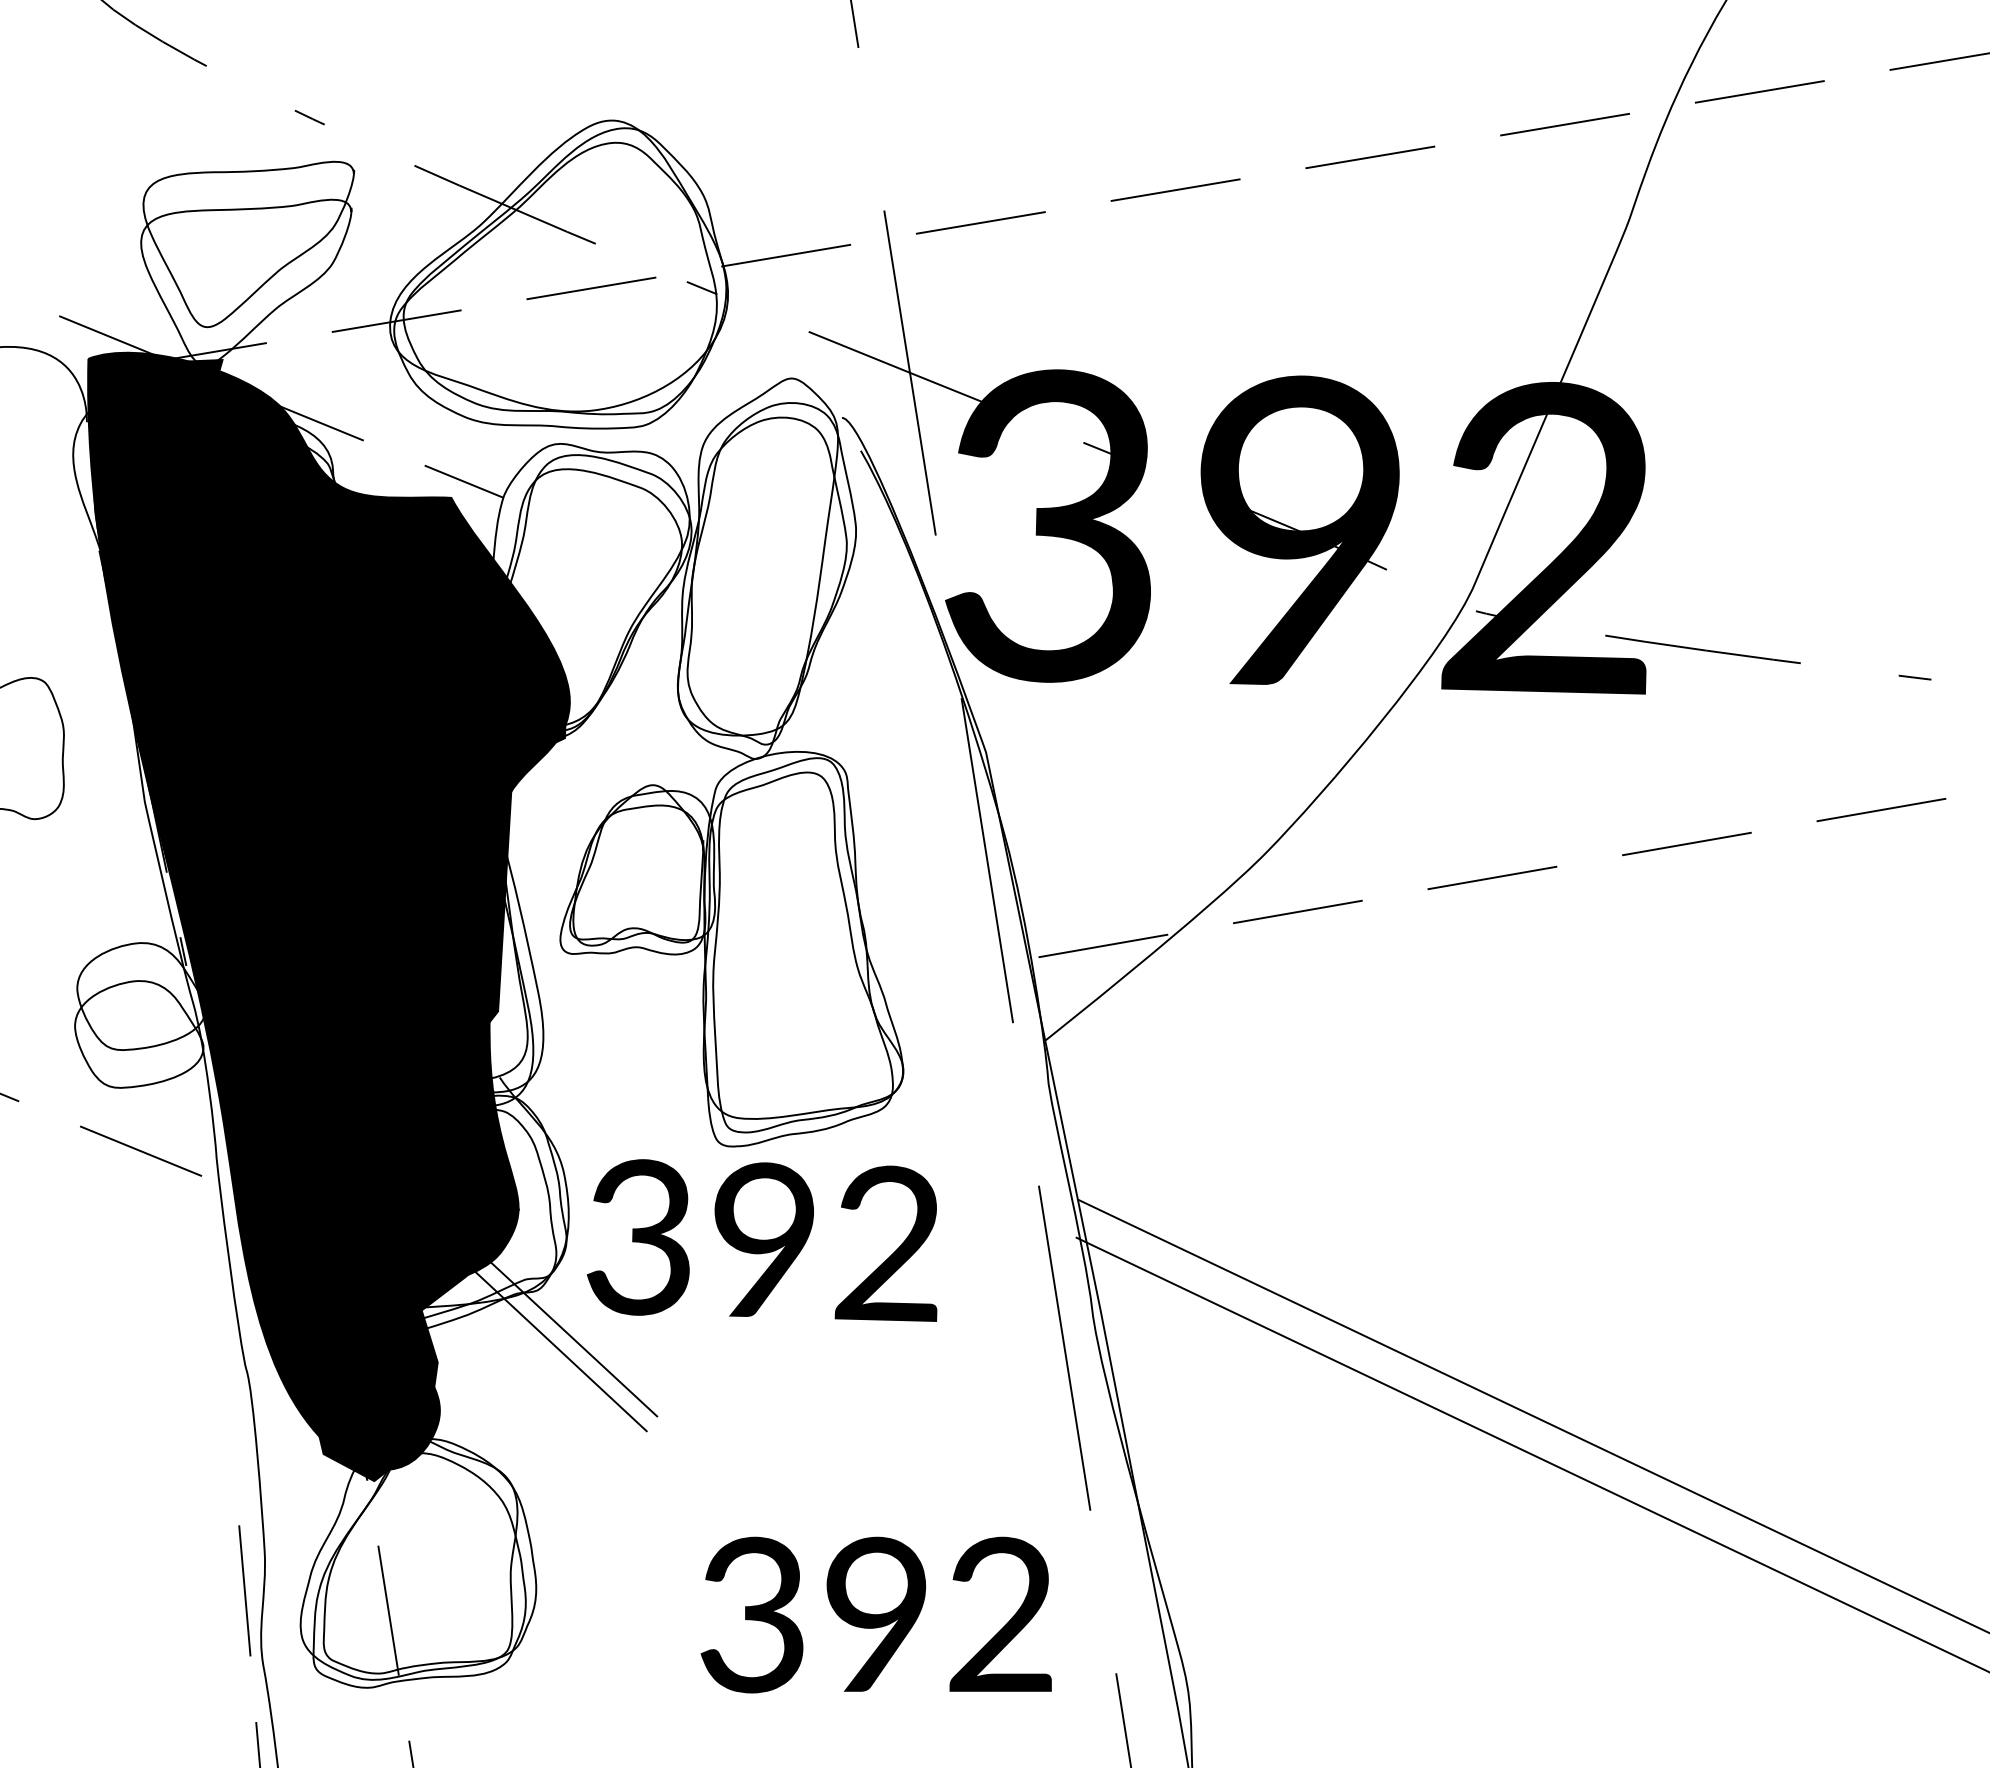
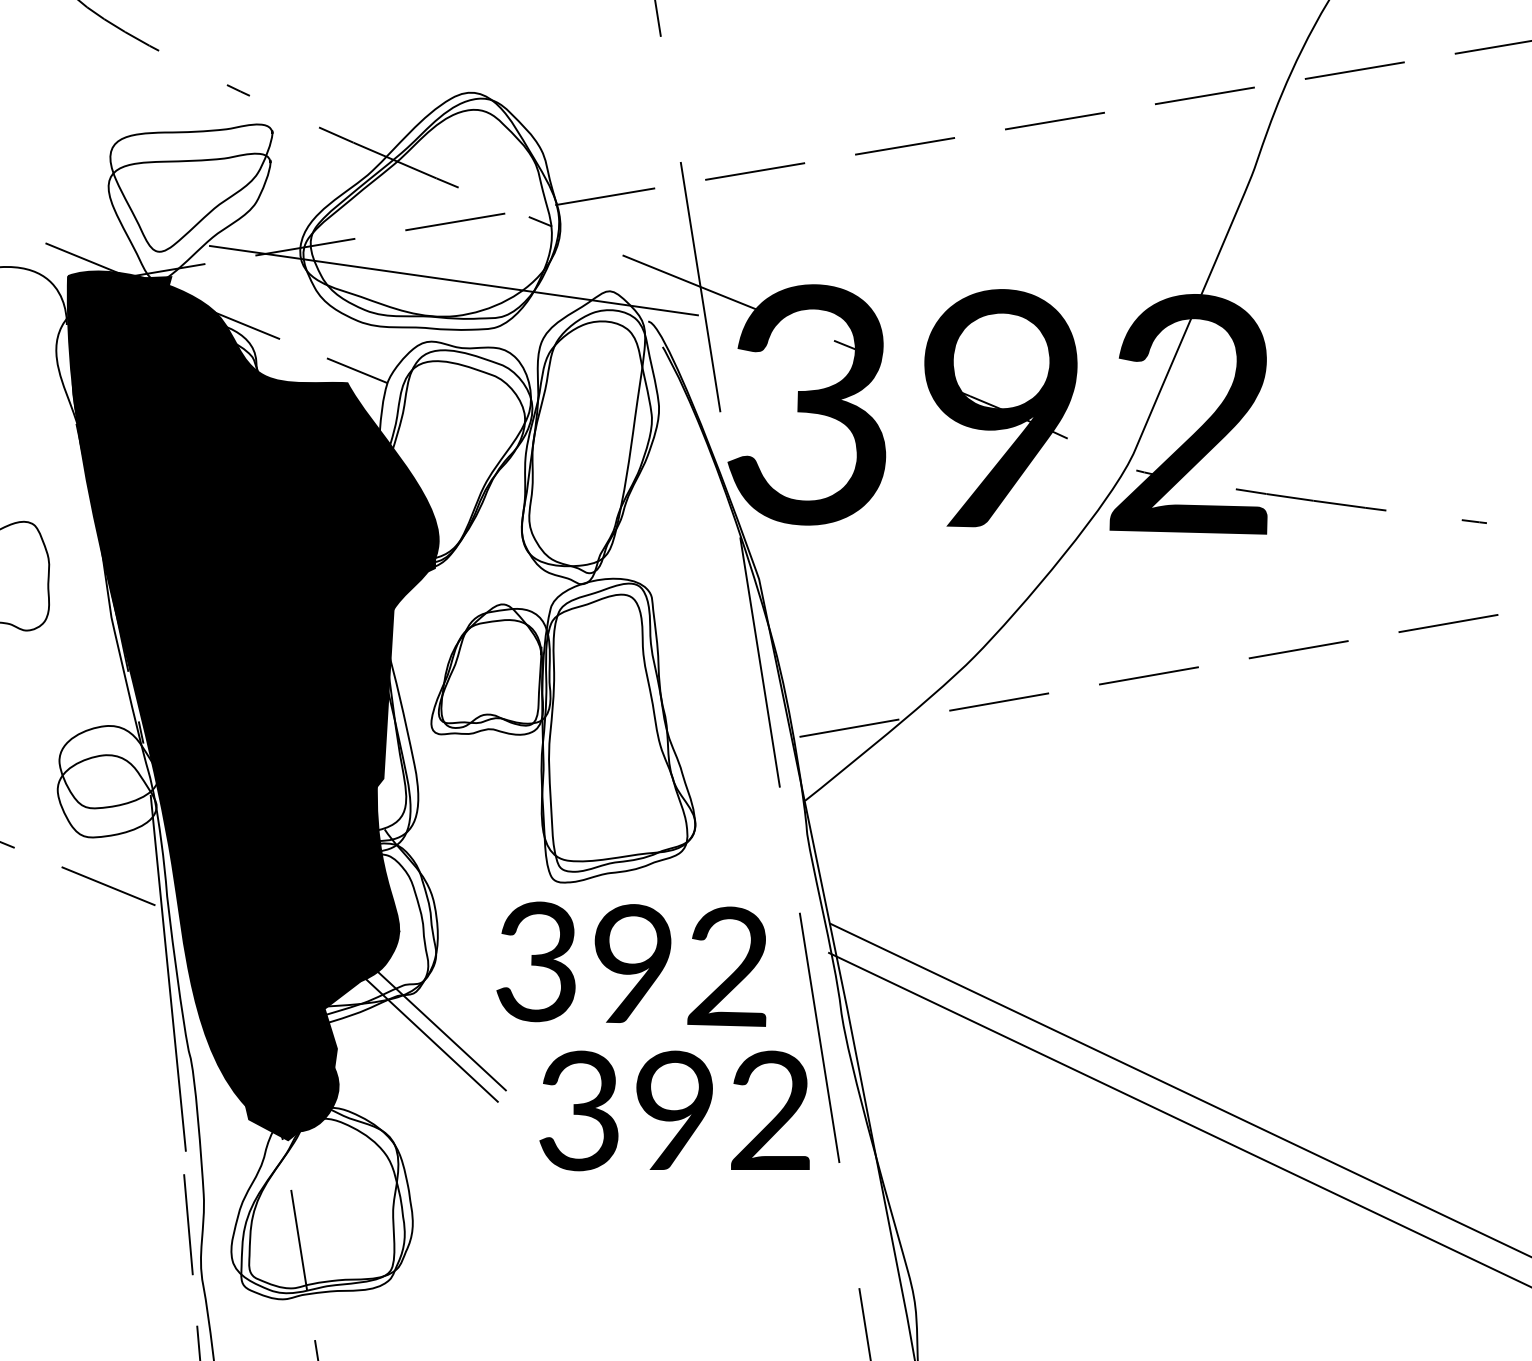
line: (589, 364) -> (453, 280), added
text: (761, 1240) -> (630, 964), moved
line: (218, 1263) -> (168, 972), added
text: (875, 1614) -> (673, 1110), moved

